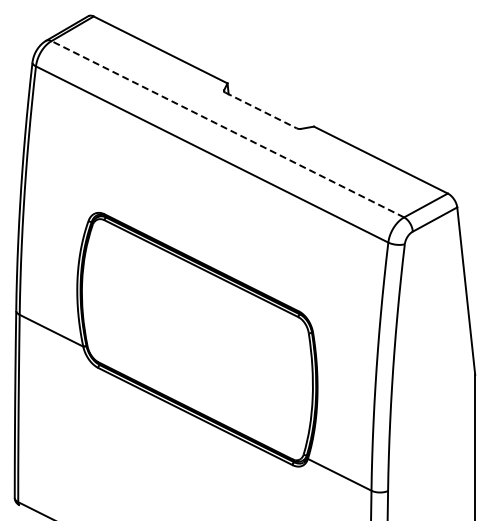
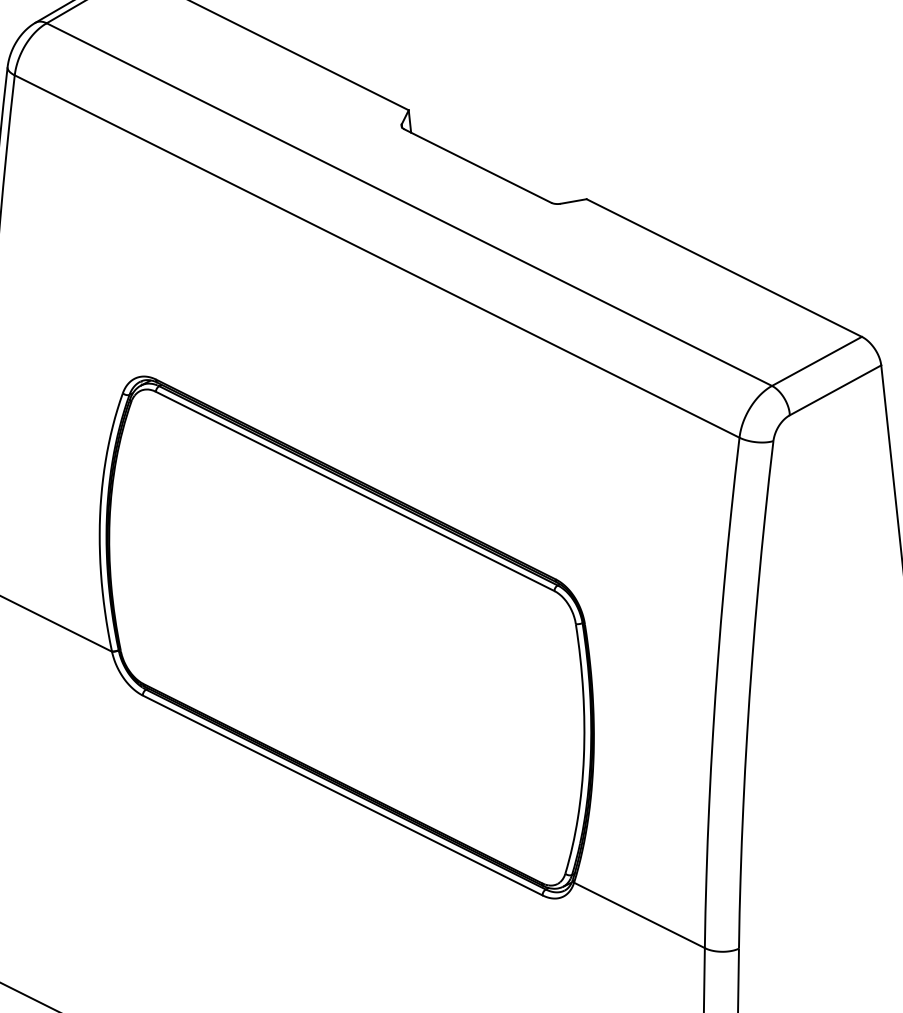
line: (261, 110) -> (478, 166), dashed -> solid
line: (227, 129) -> (408, 205), dashed -> solid

